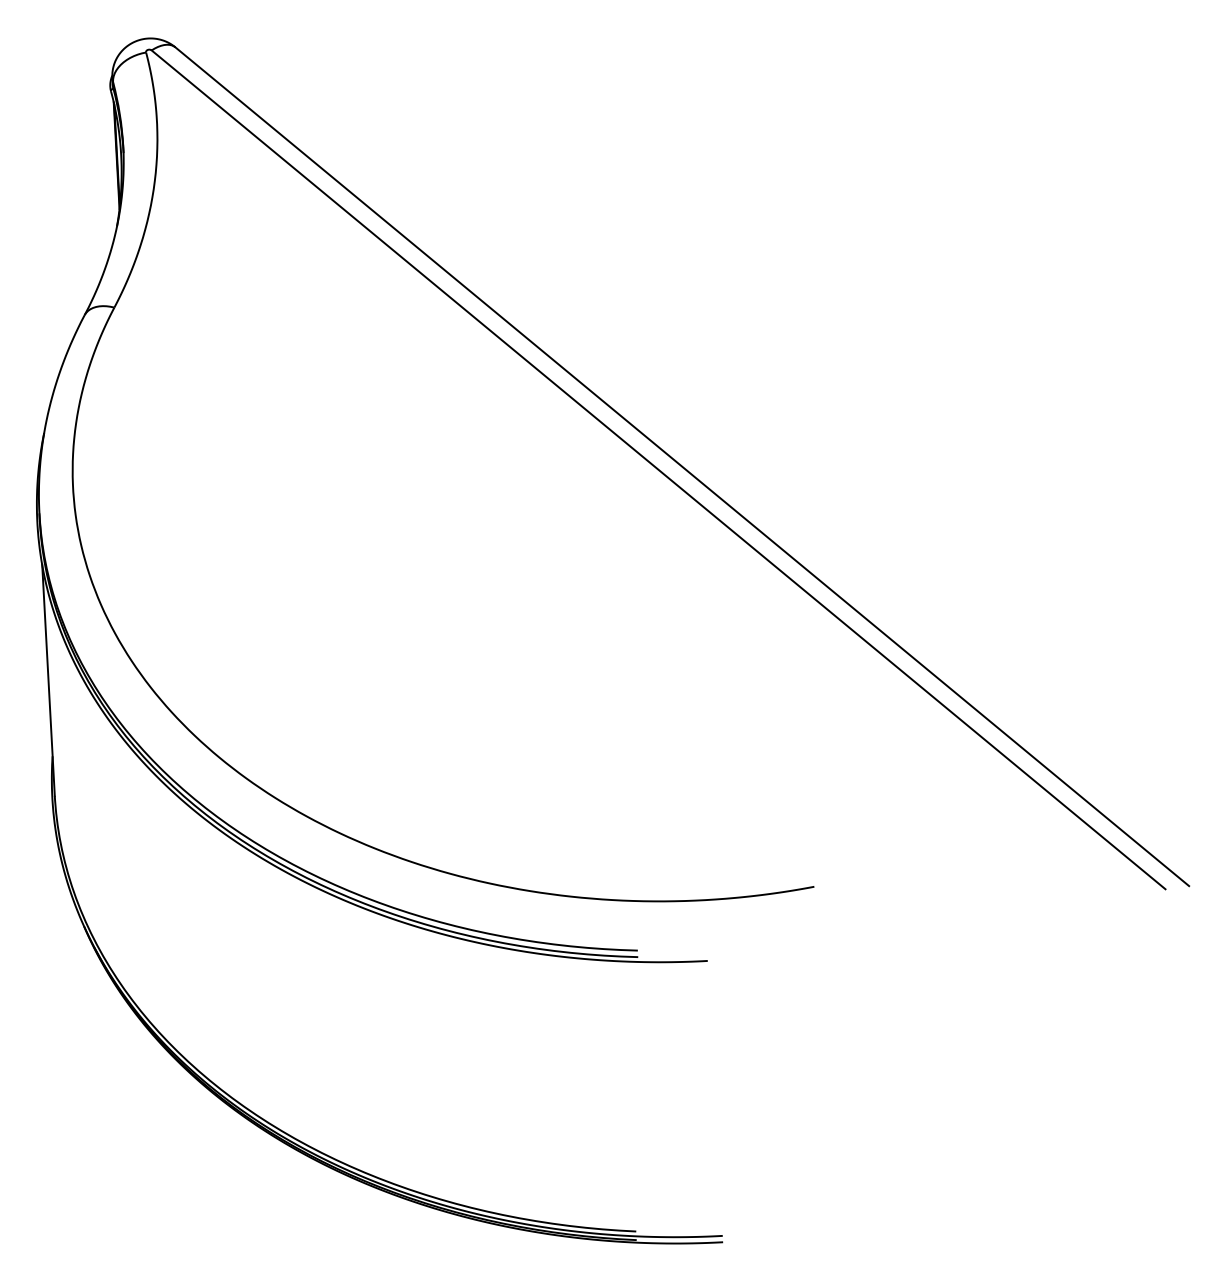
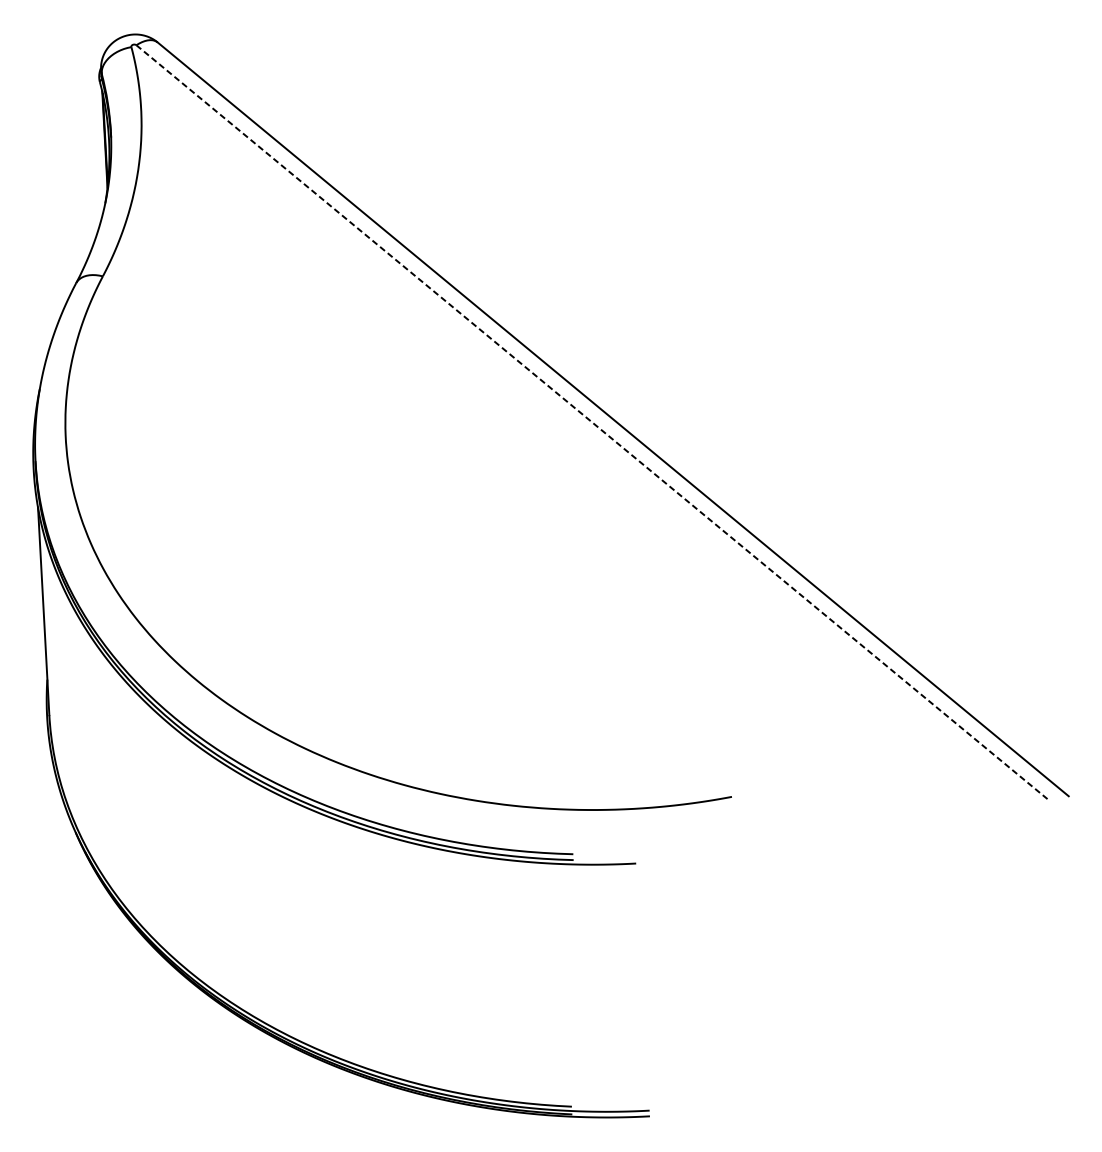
line: (658, 469) -> (591, 421), solid -> dashed

